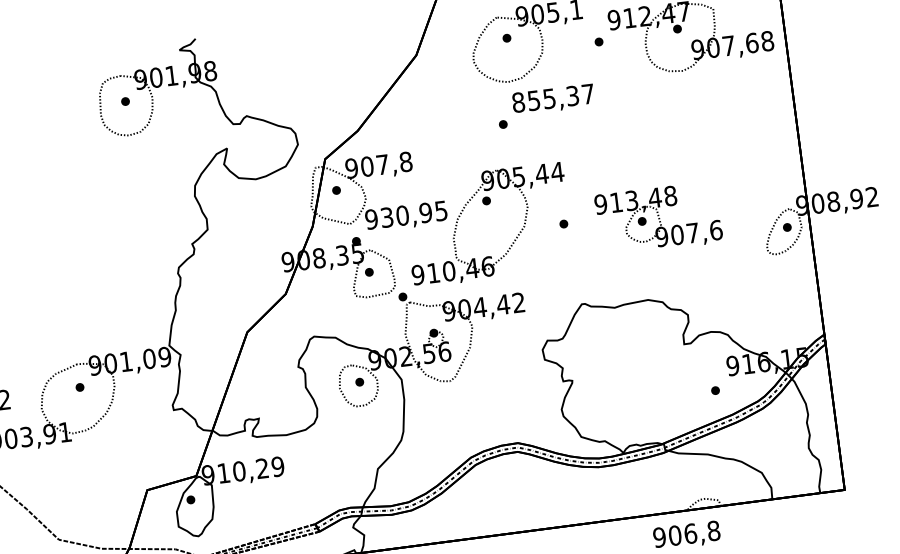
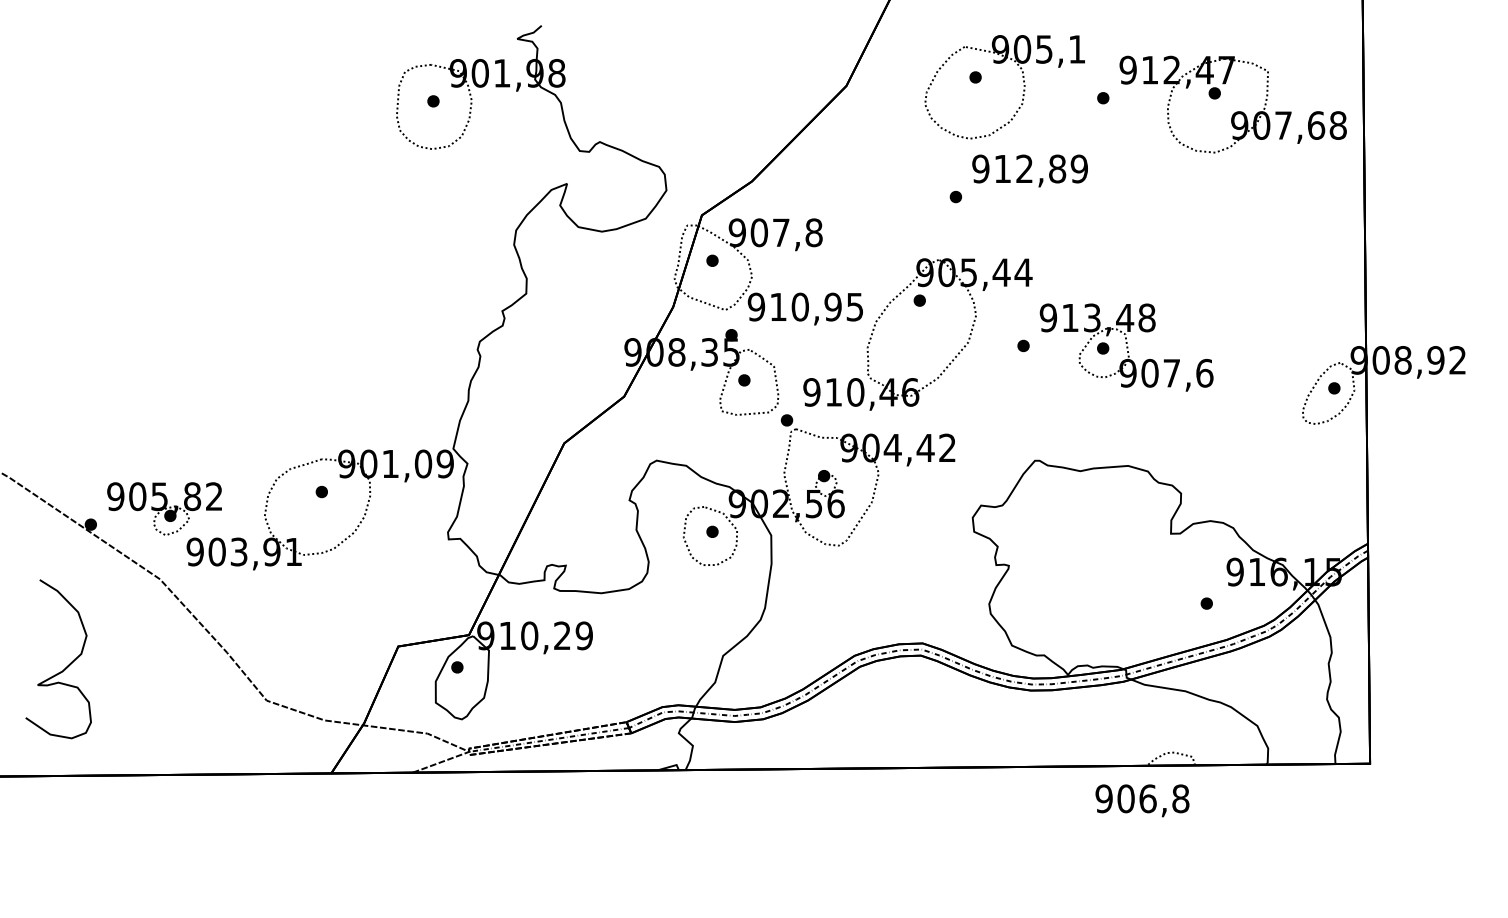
text: (552, 98) -> (1029, 168), 855,37 -> 912,89
text: (387, 217) -> (778, 306), 930,95 -> 910,95
part: (658, 218) -> (1126, 347), moved

